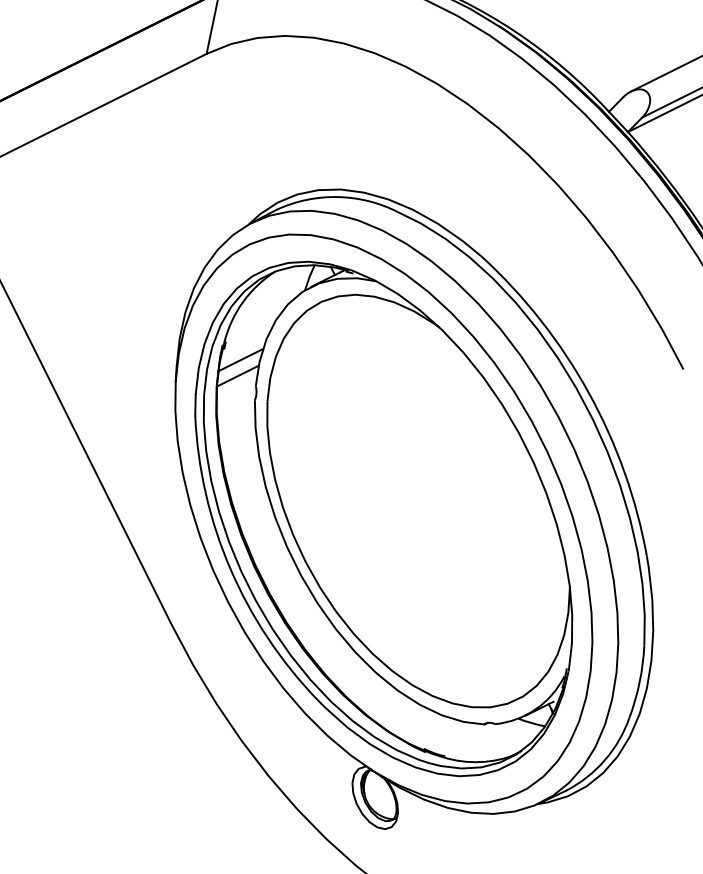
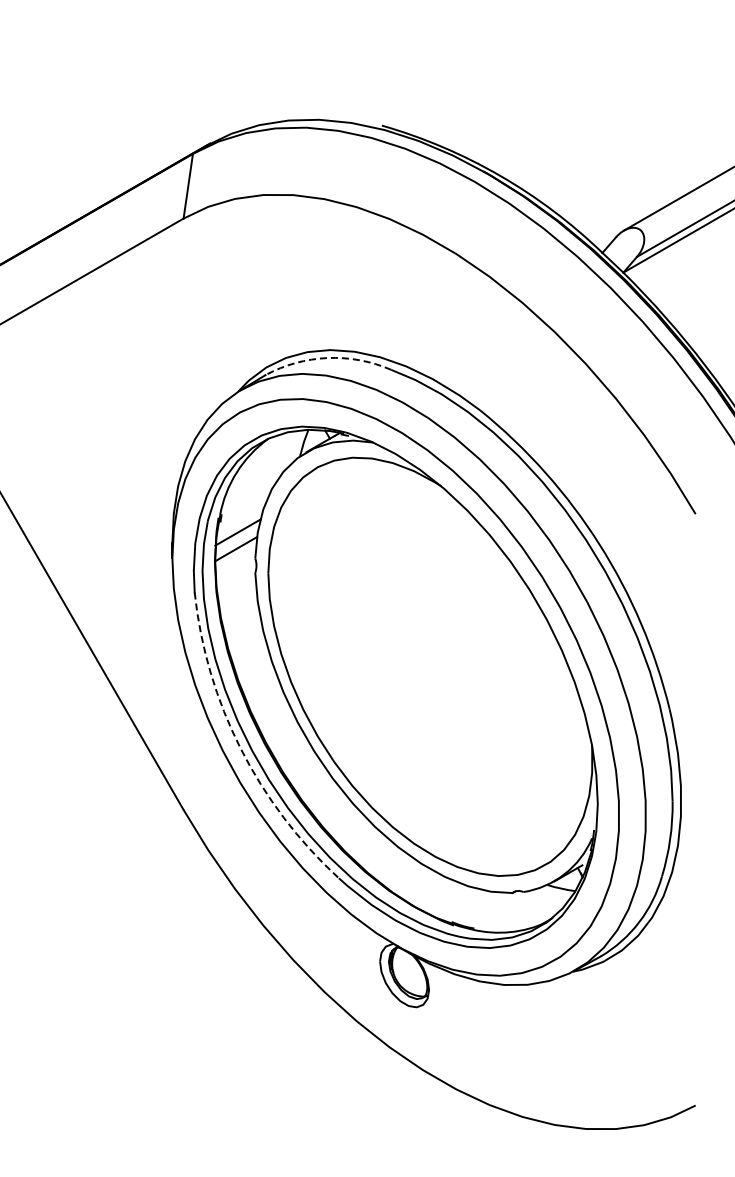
arc: (337, 197) -> (327, 358), solid -> dashed
arc: (230, 568) -> (240, 748), solid -> dashed

